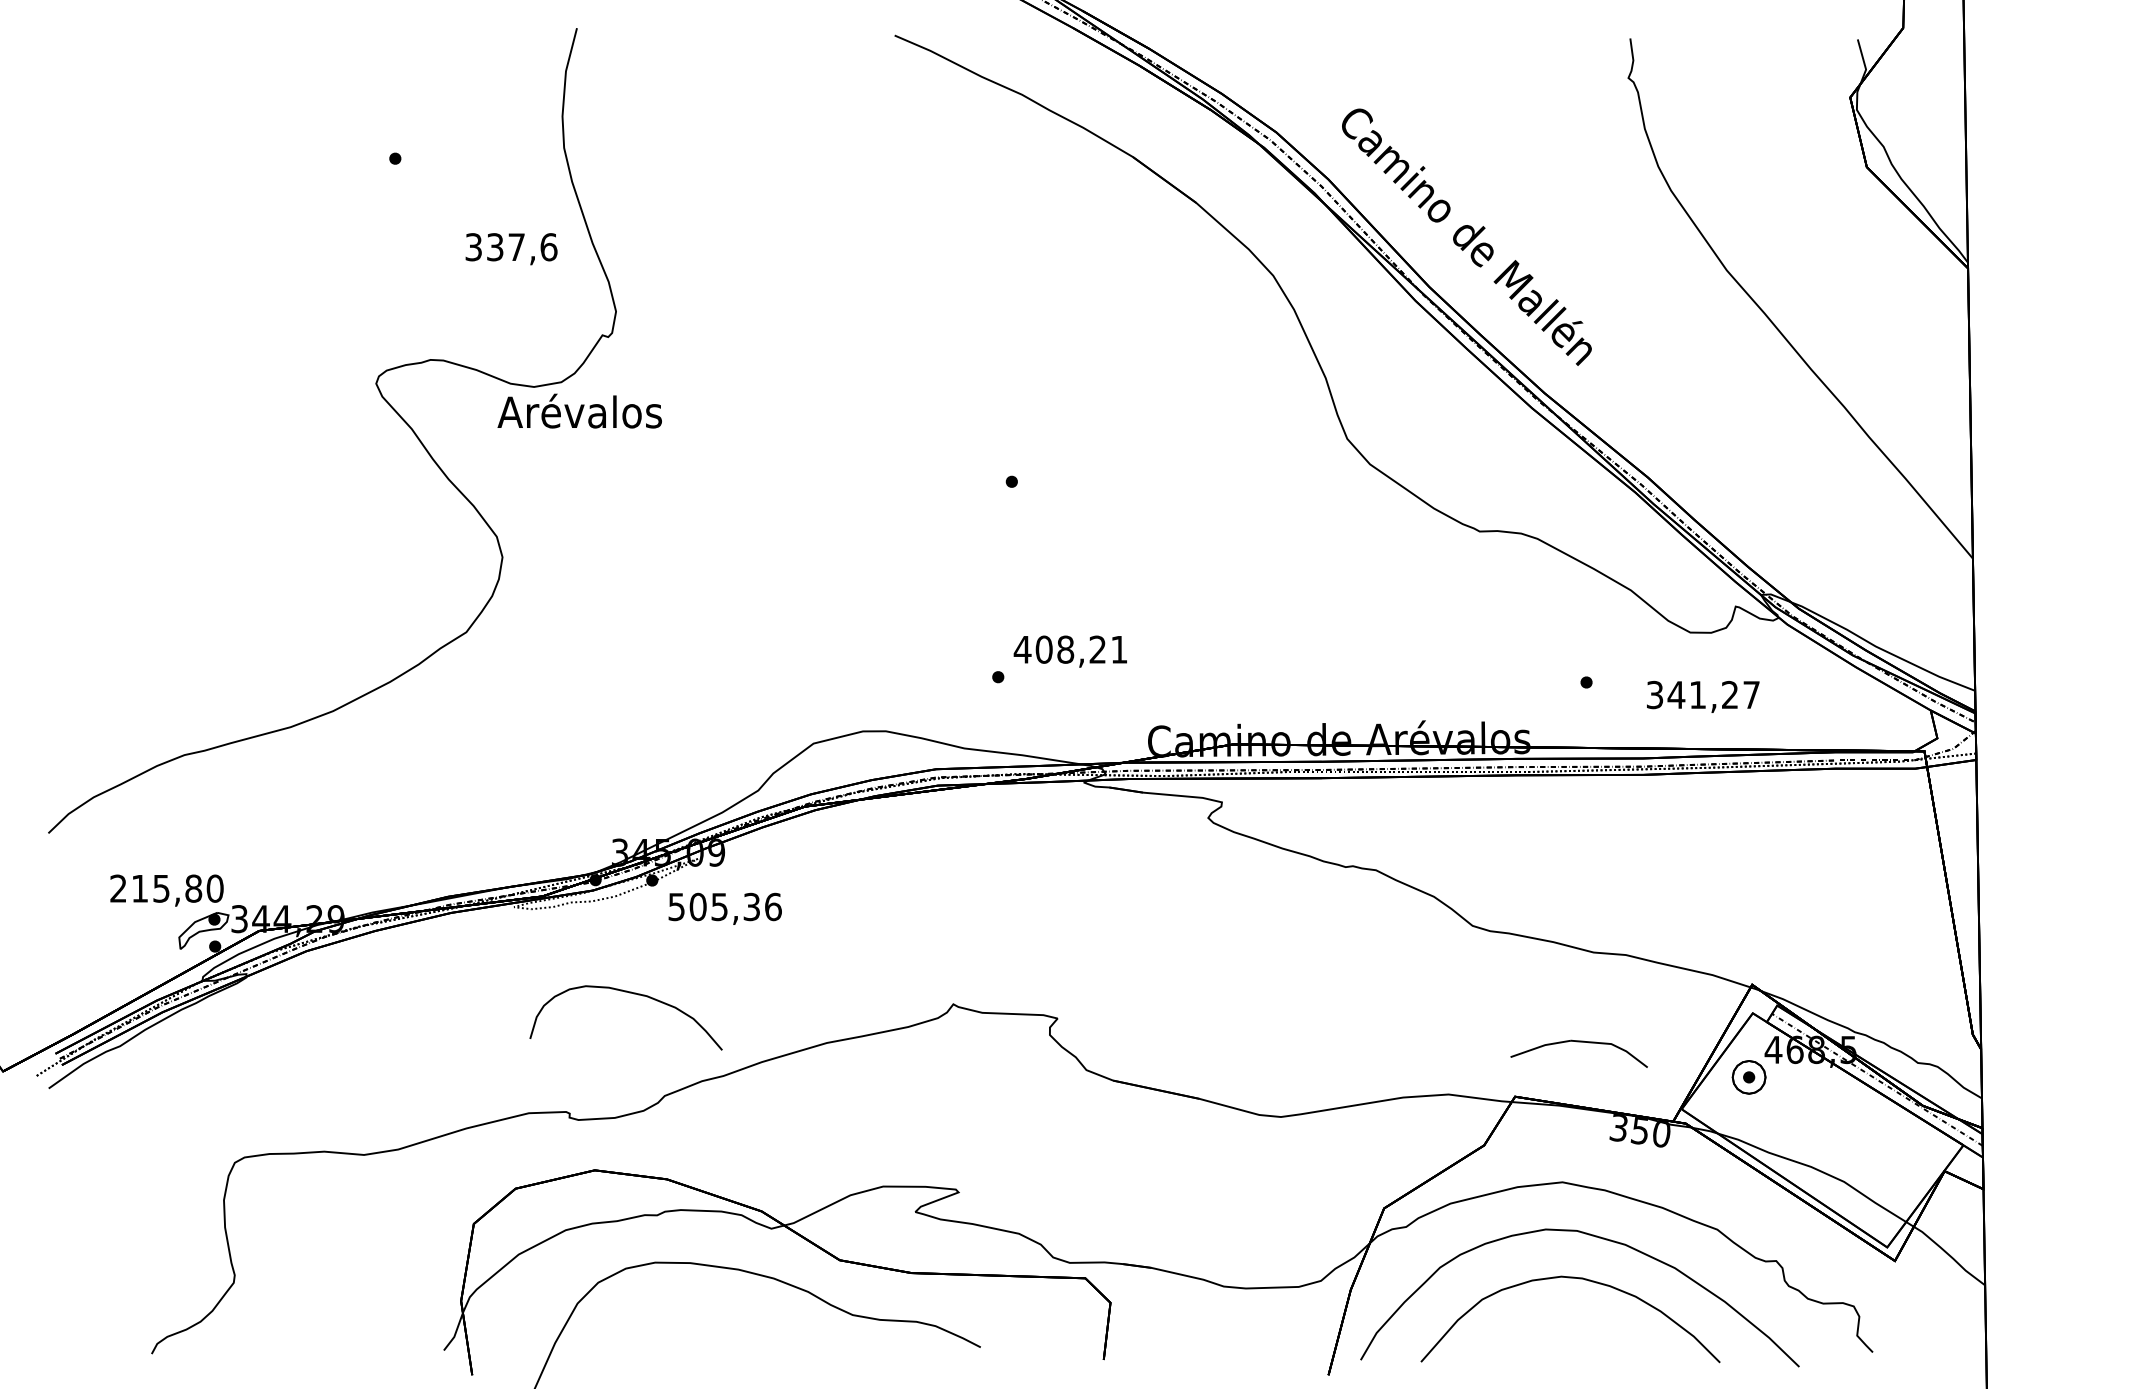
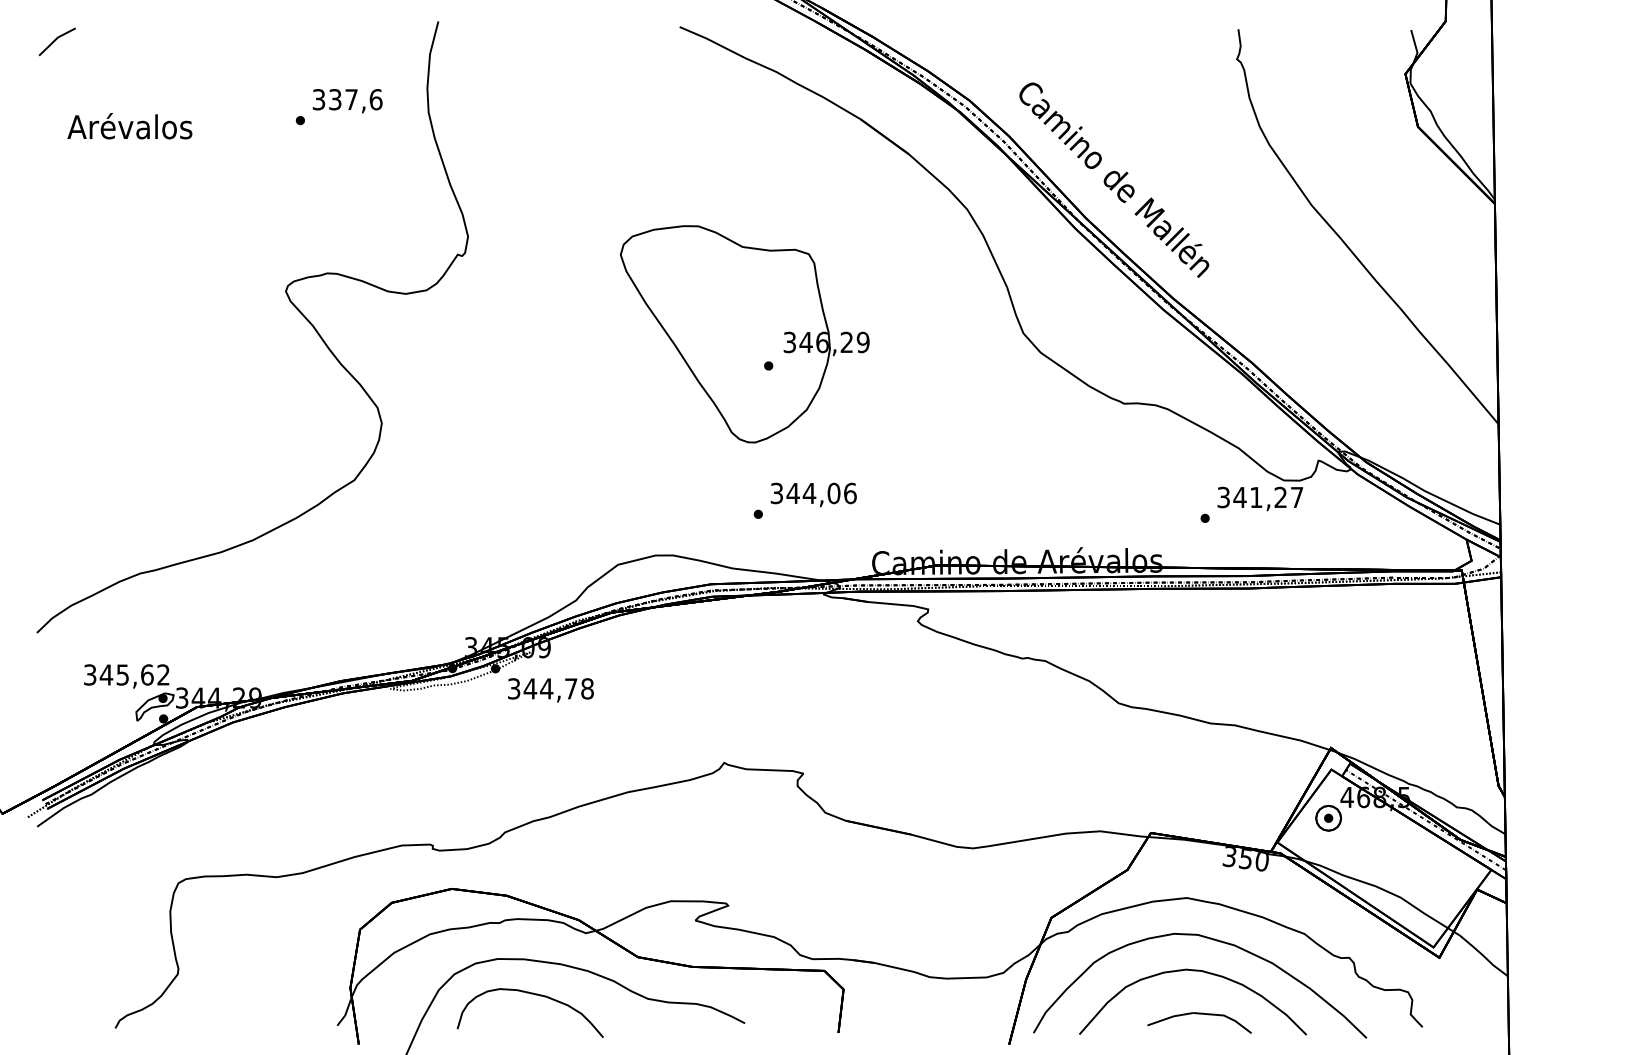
line: (74, 52) -> (56, 39), added
text: (511, 249) -> (347, 101), moved
text: (579, 410) -> (129, 125), moved
part: (980, 439) -> (744, 333), added
text: (1070, 649) -> (813, 493), 408,21 -> 344,06
text: (1703, 696) -> (1260, 498), moved
text: (166, 888) -> (126, 674), 215,80 -> 345,62
text: (725, 906) -> (551, 688), 505,36 -> 344,78
curve: (629, 993) -> (532, 994), moved
part: (1578, 1042) -> (1199, 1014), moved

